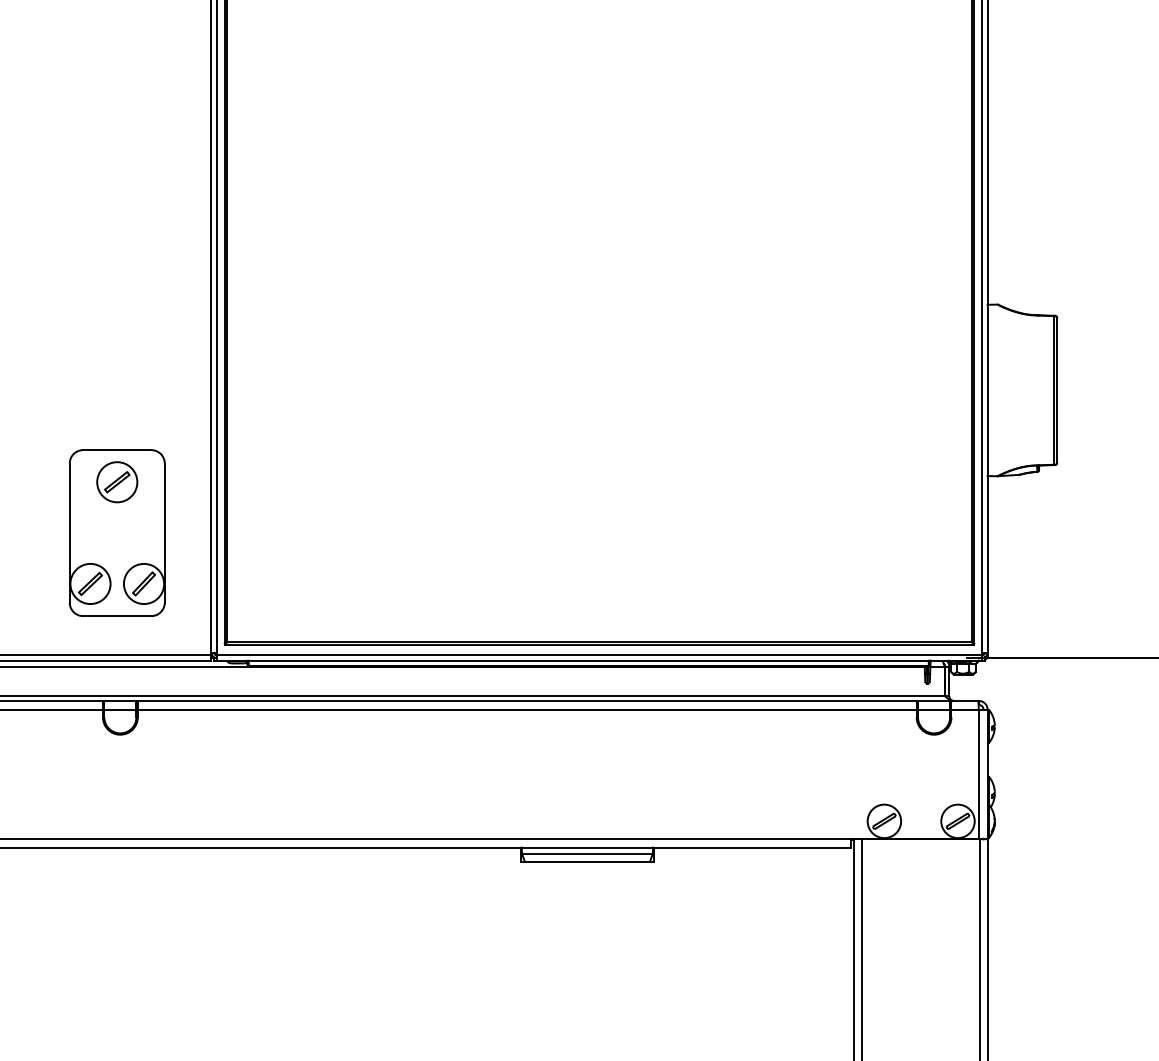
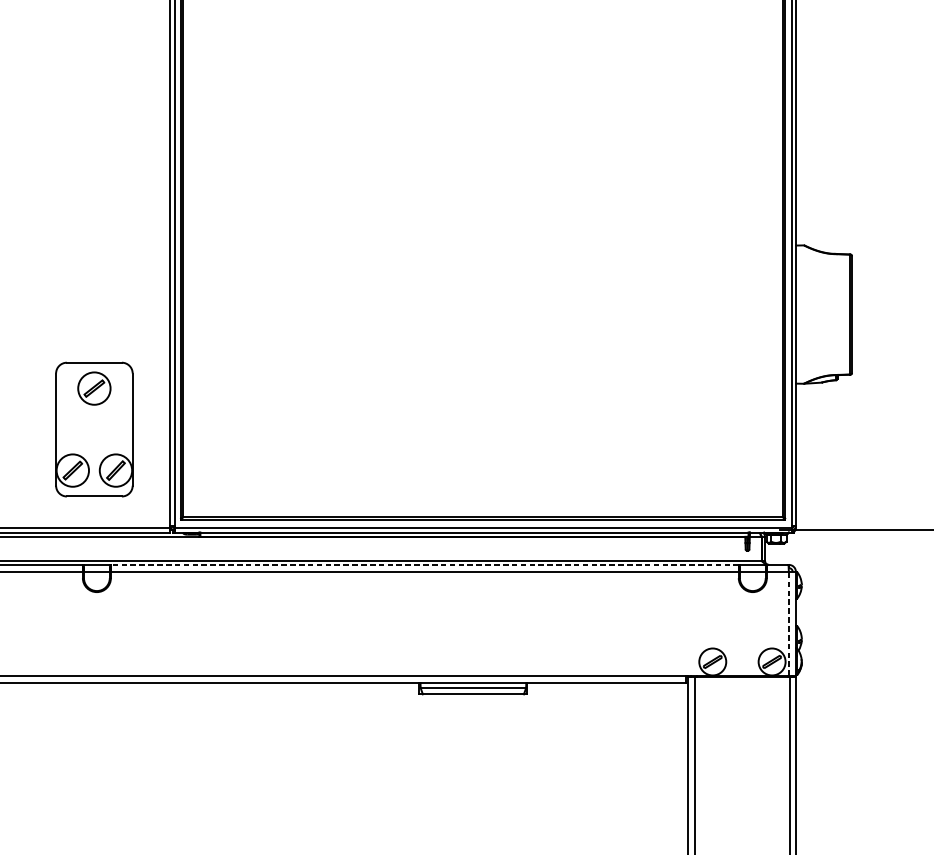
line: (527, 700) -> (425, 564), solid -> dashed
line: (978, 774) -> (788, 624), solid -> dashed

